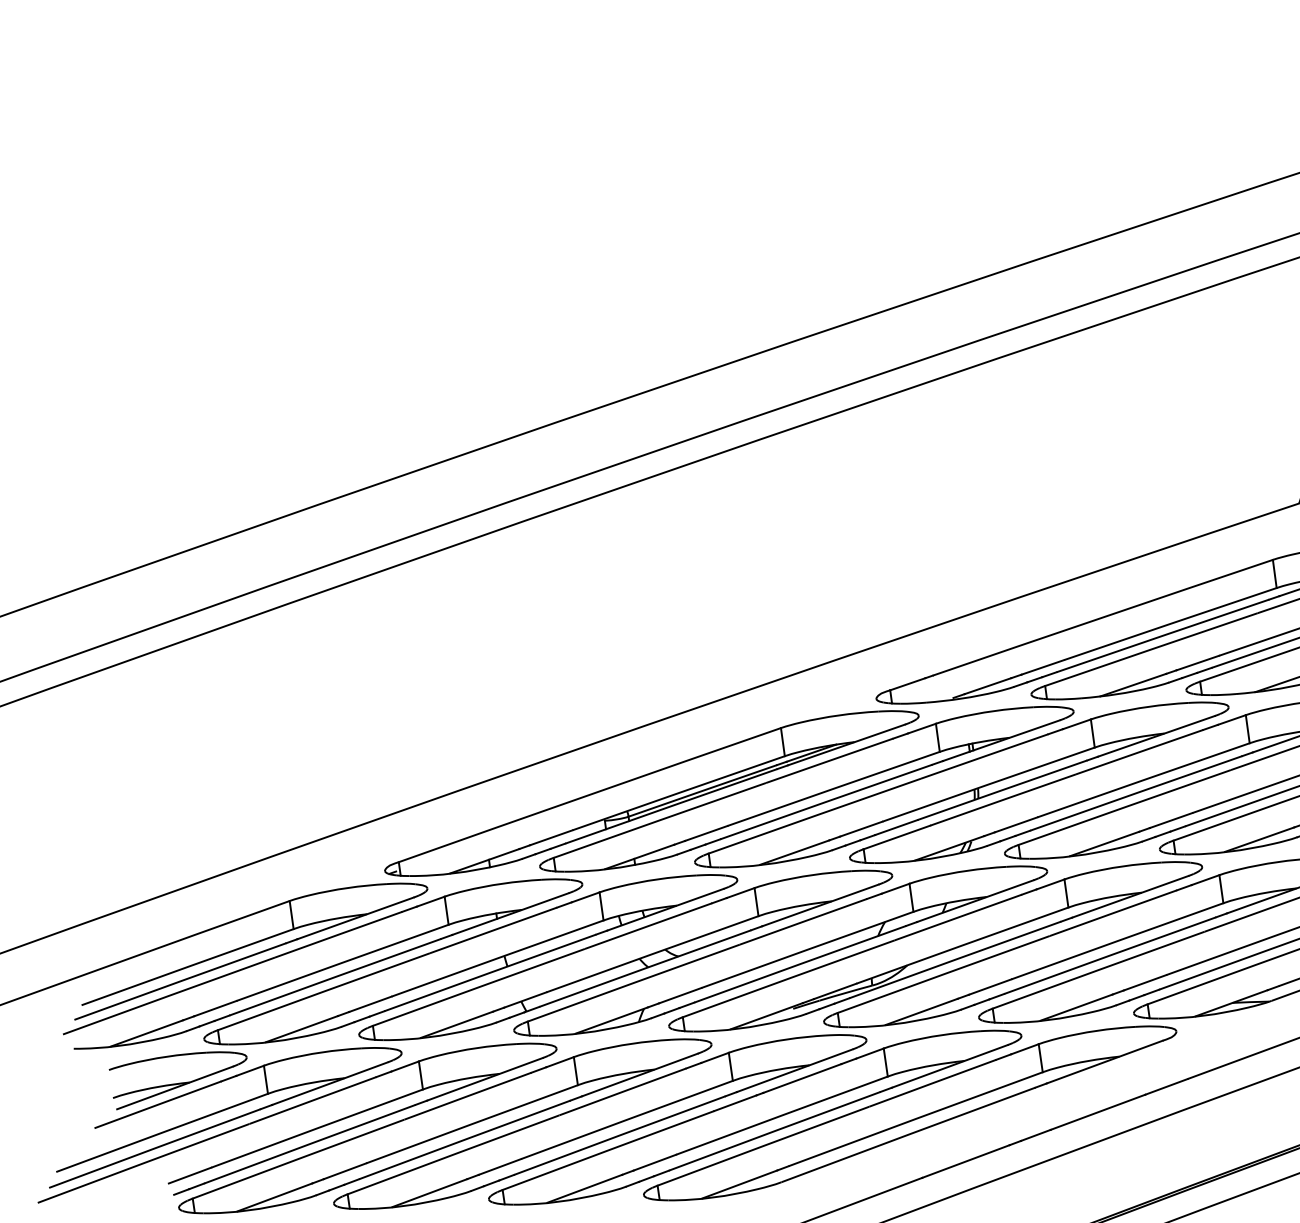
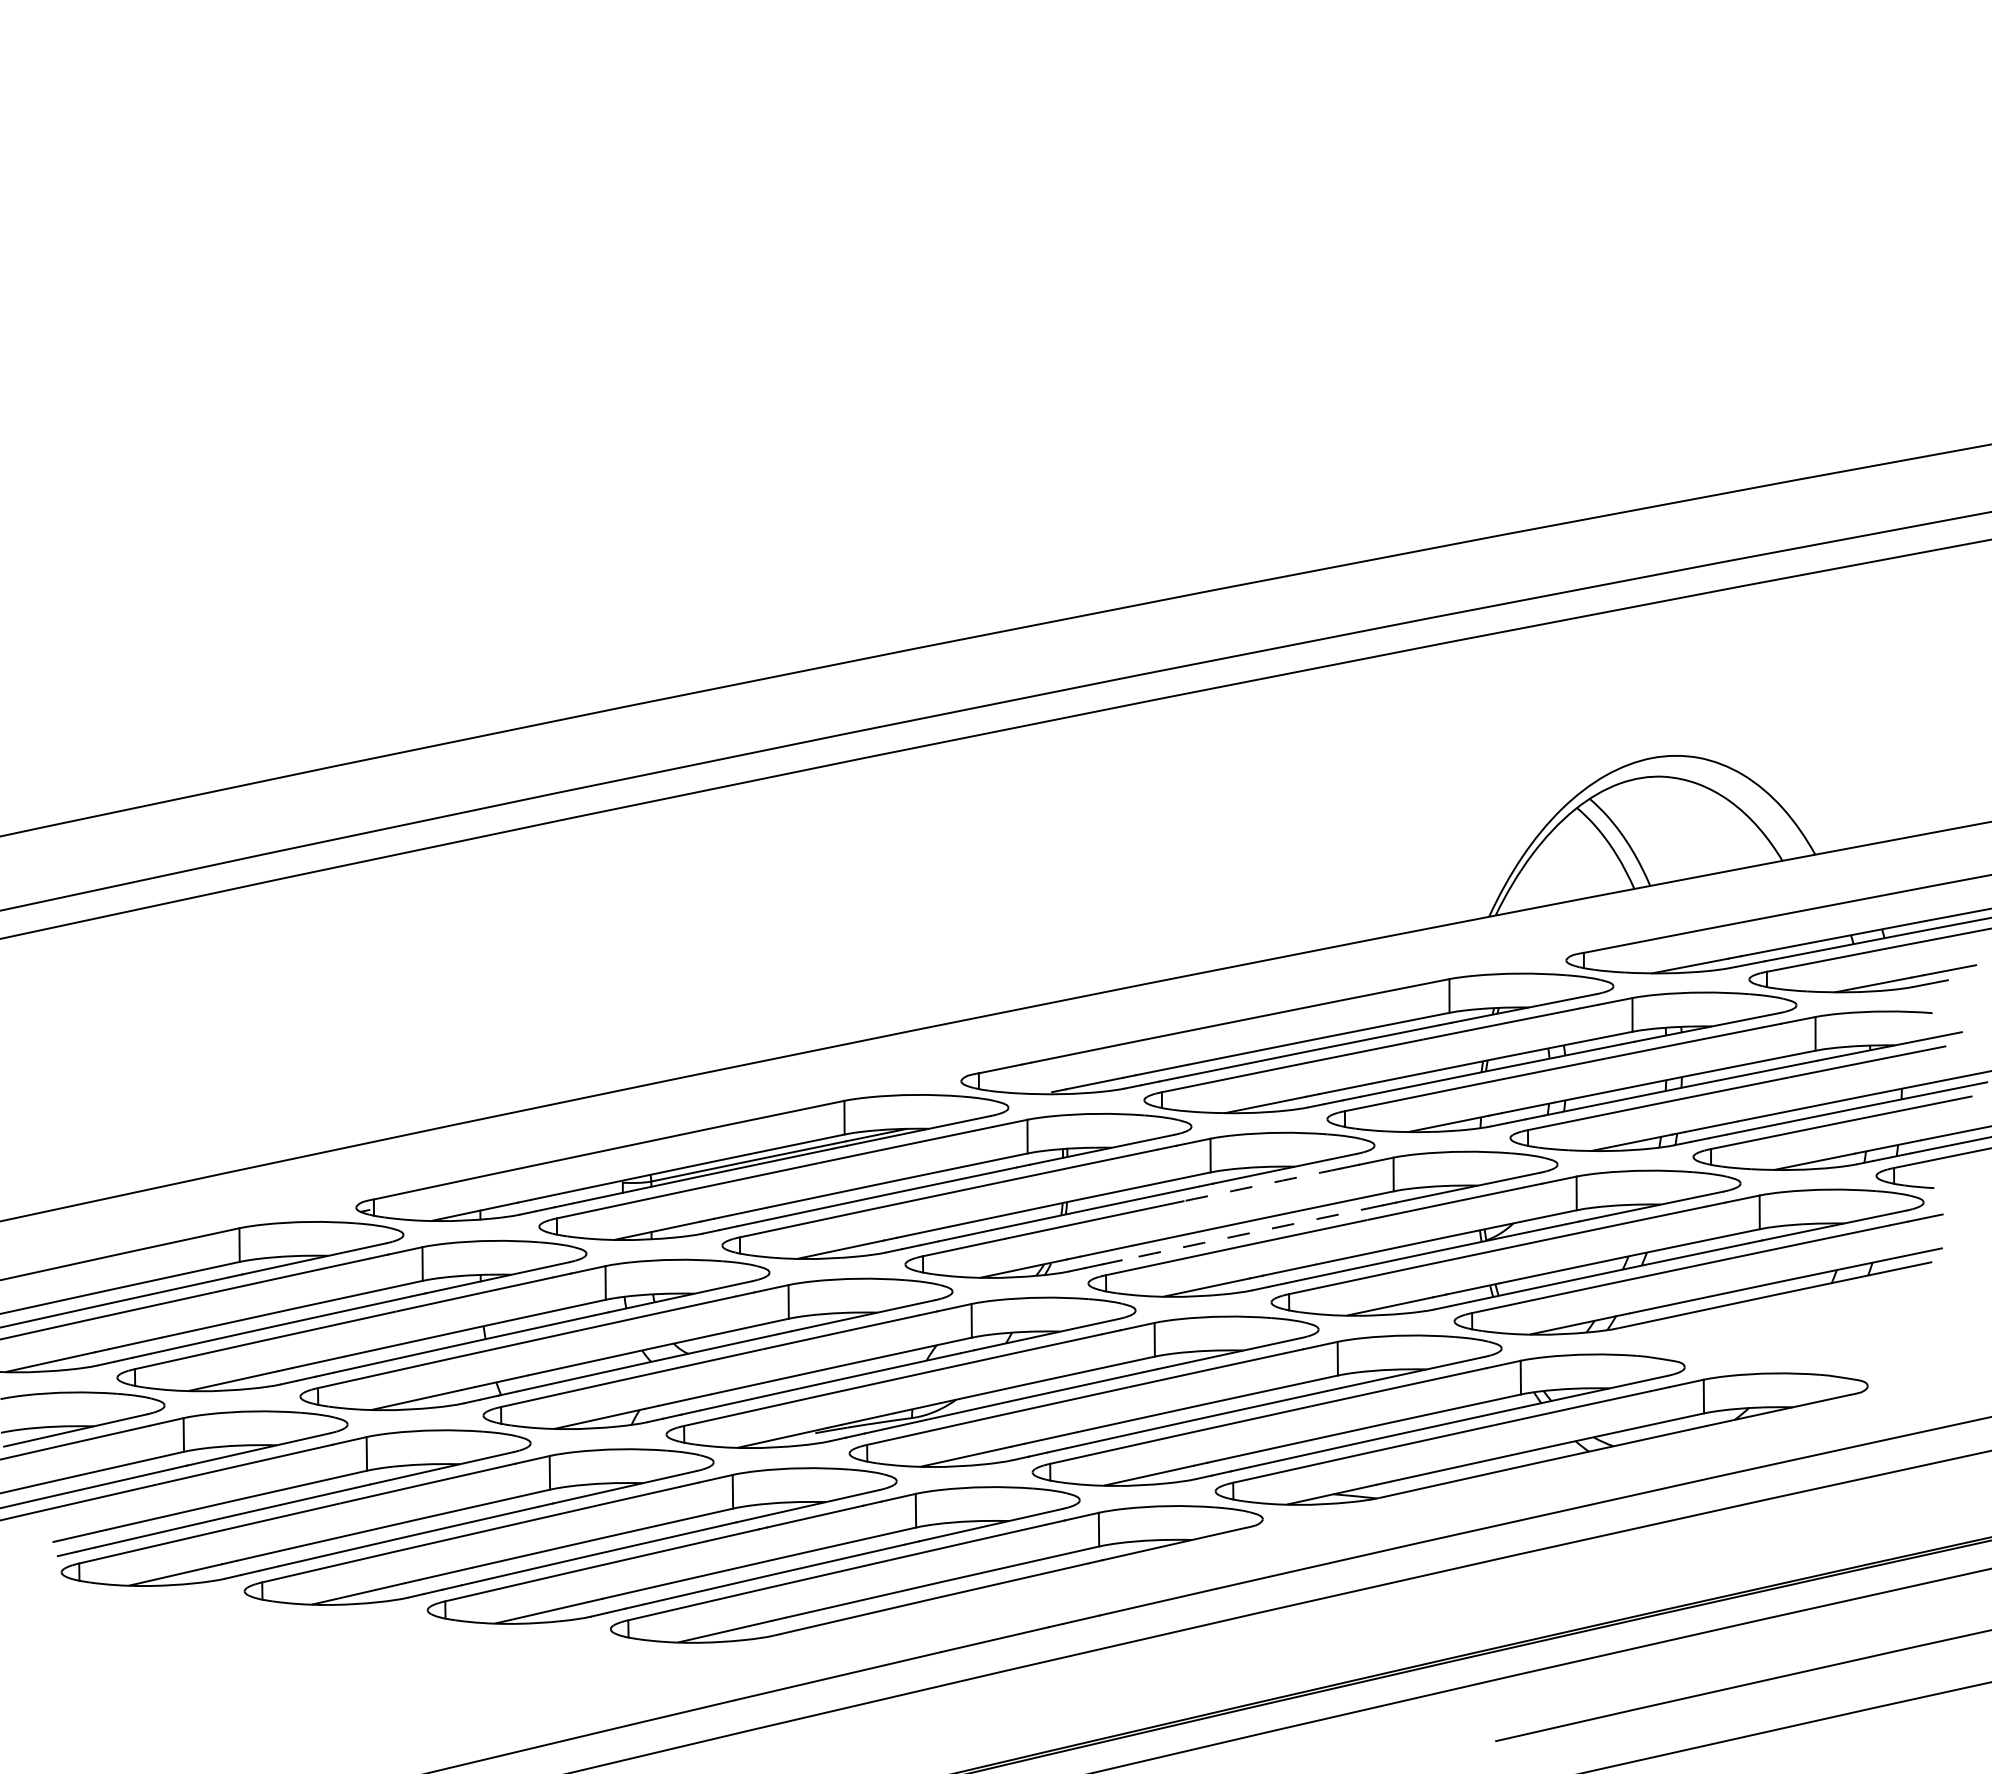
arc: (1139, 751) -> (1262, 1184), solid -> dashed
arc: (1136, 793) -> (1252, 1232), solid -> dashed

